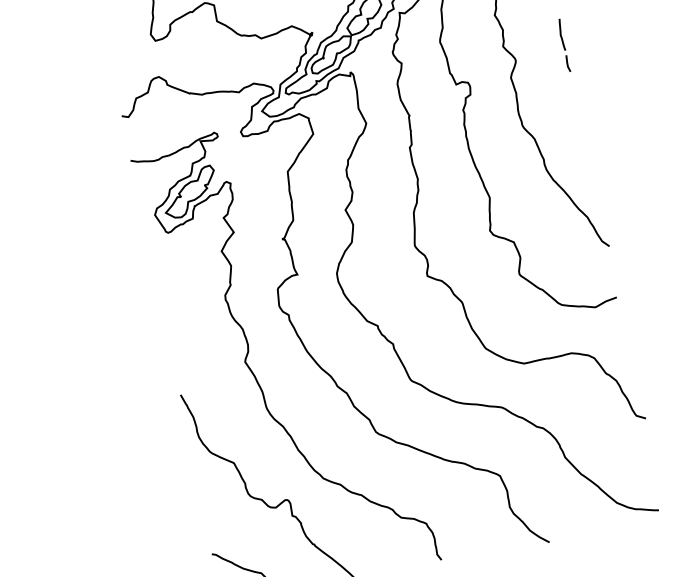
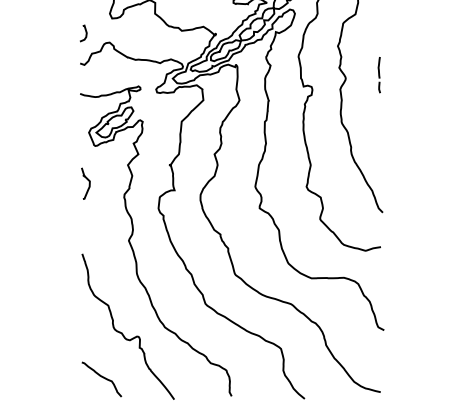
curve: (120, 70) -> (85, 33), added
curve: (169, 289) -> (88, 183), added

